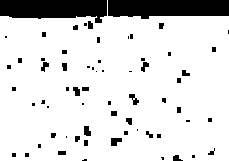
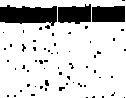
part: (143, 64) -> (76, 47), removed
part: (94, 65) -> (50, 48), size x1.67
part: (39, 103) -> (21, 68), size x1.67

